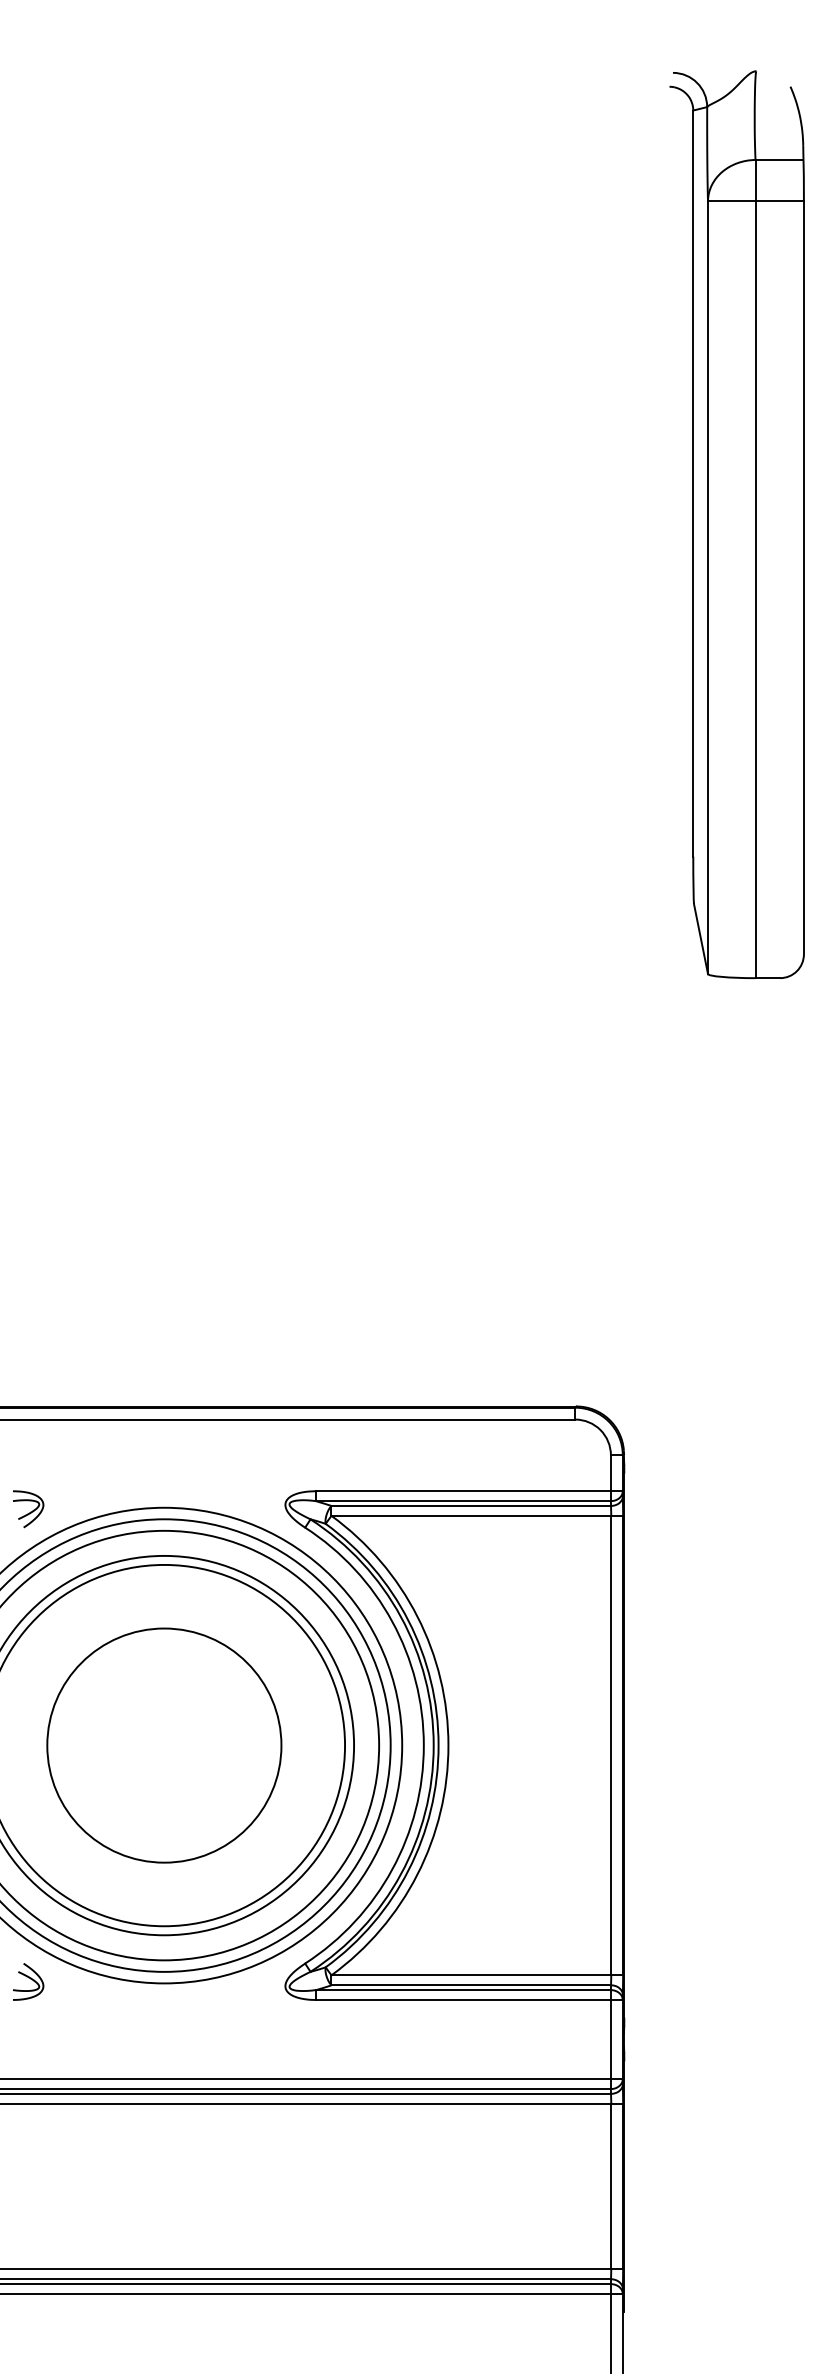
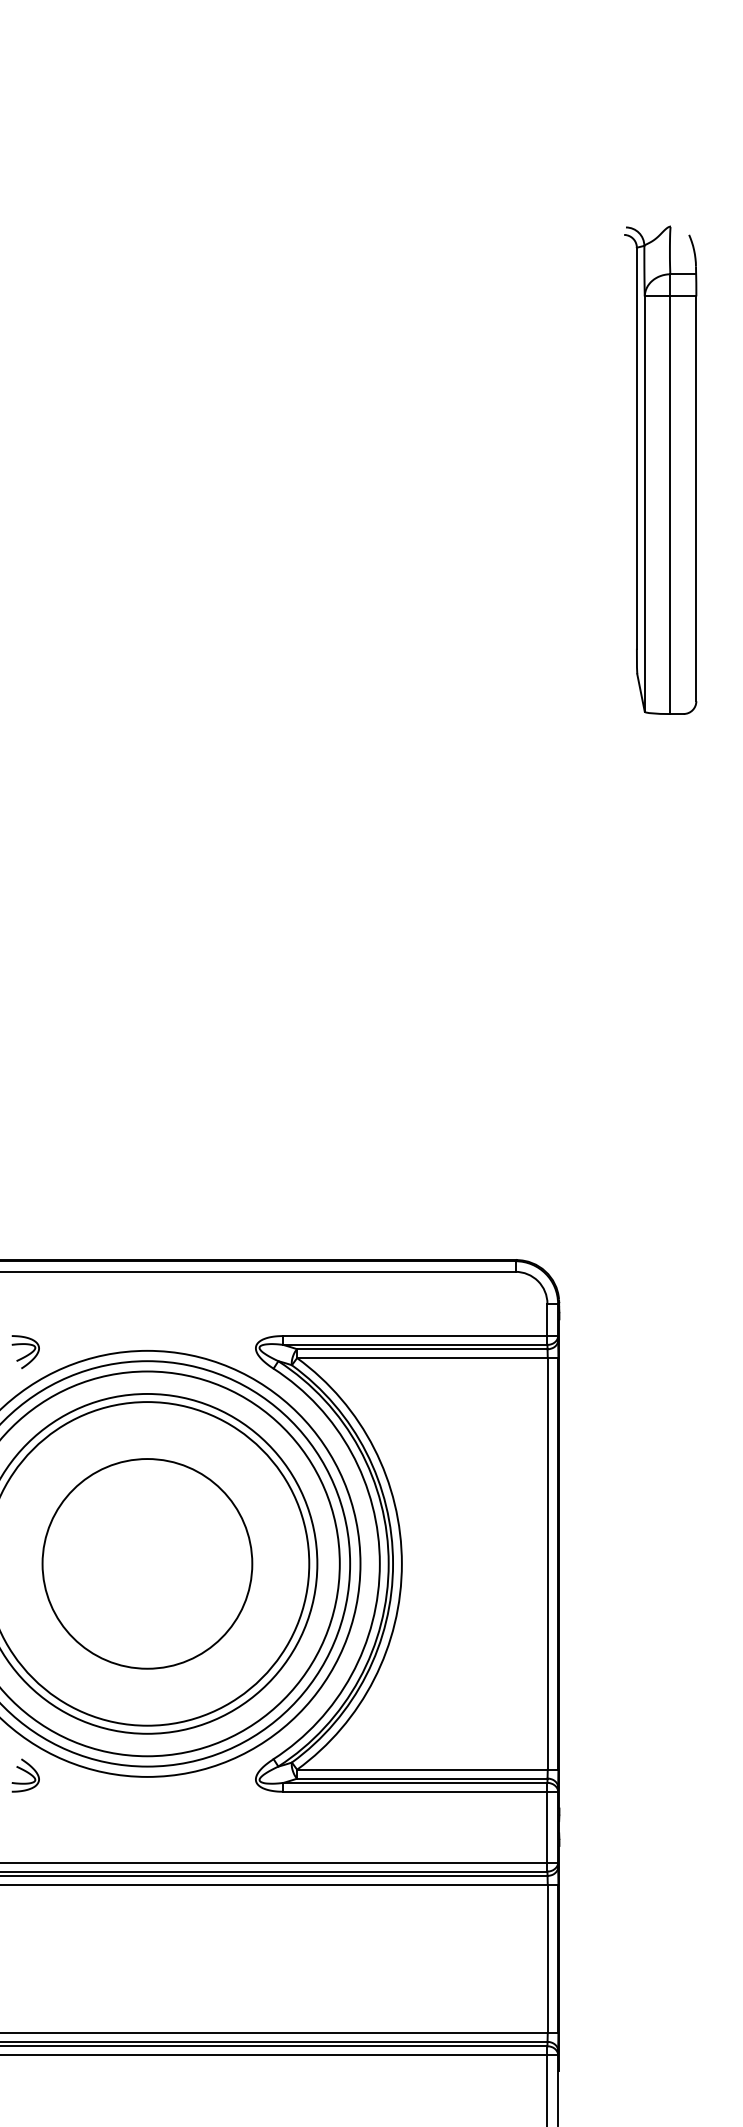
part: (736, 524) -> (659, 470), size x0.6

